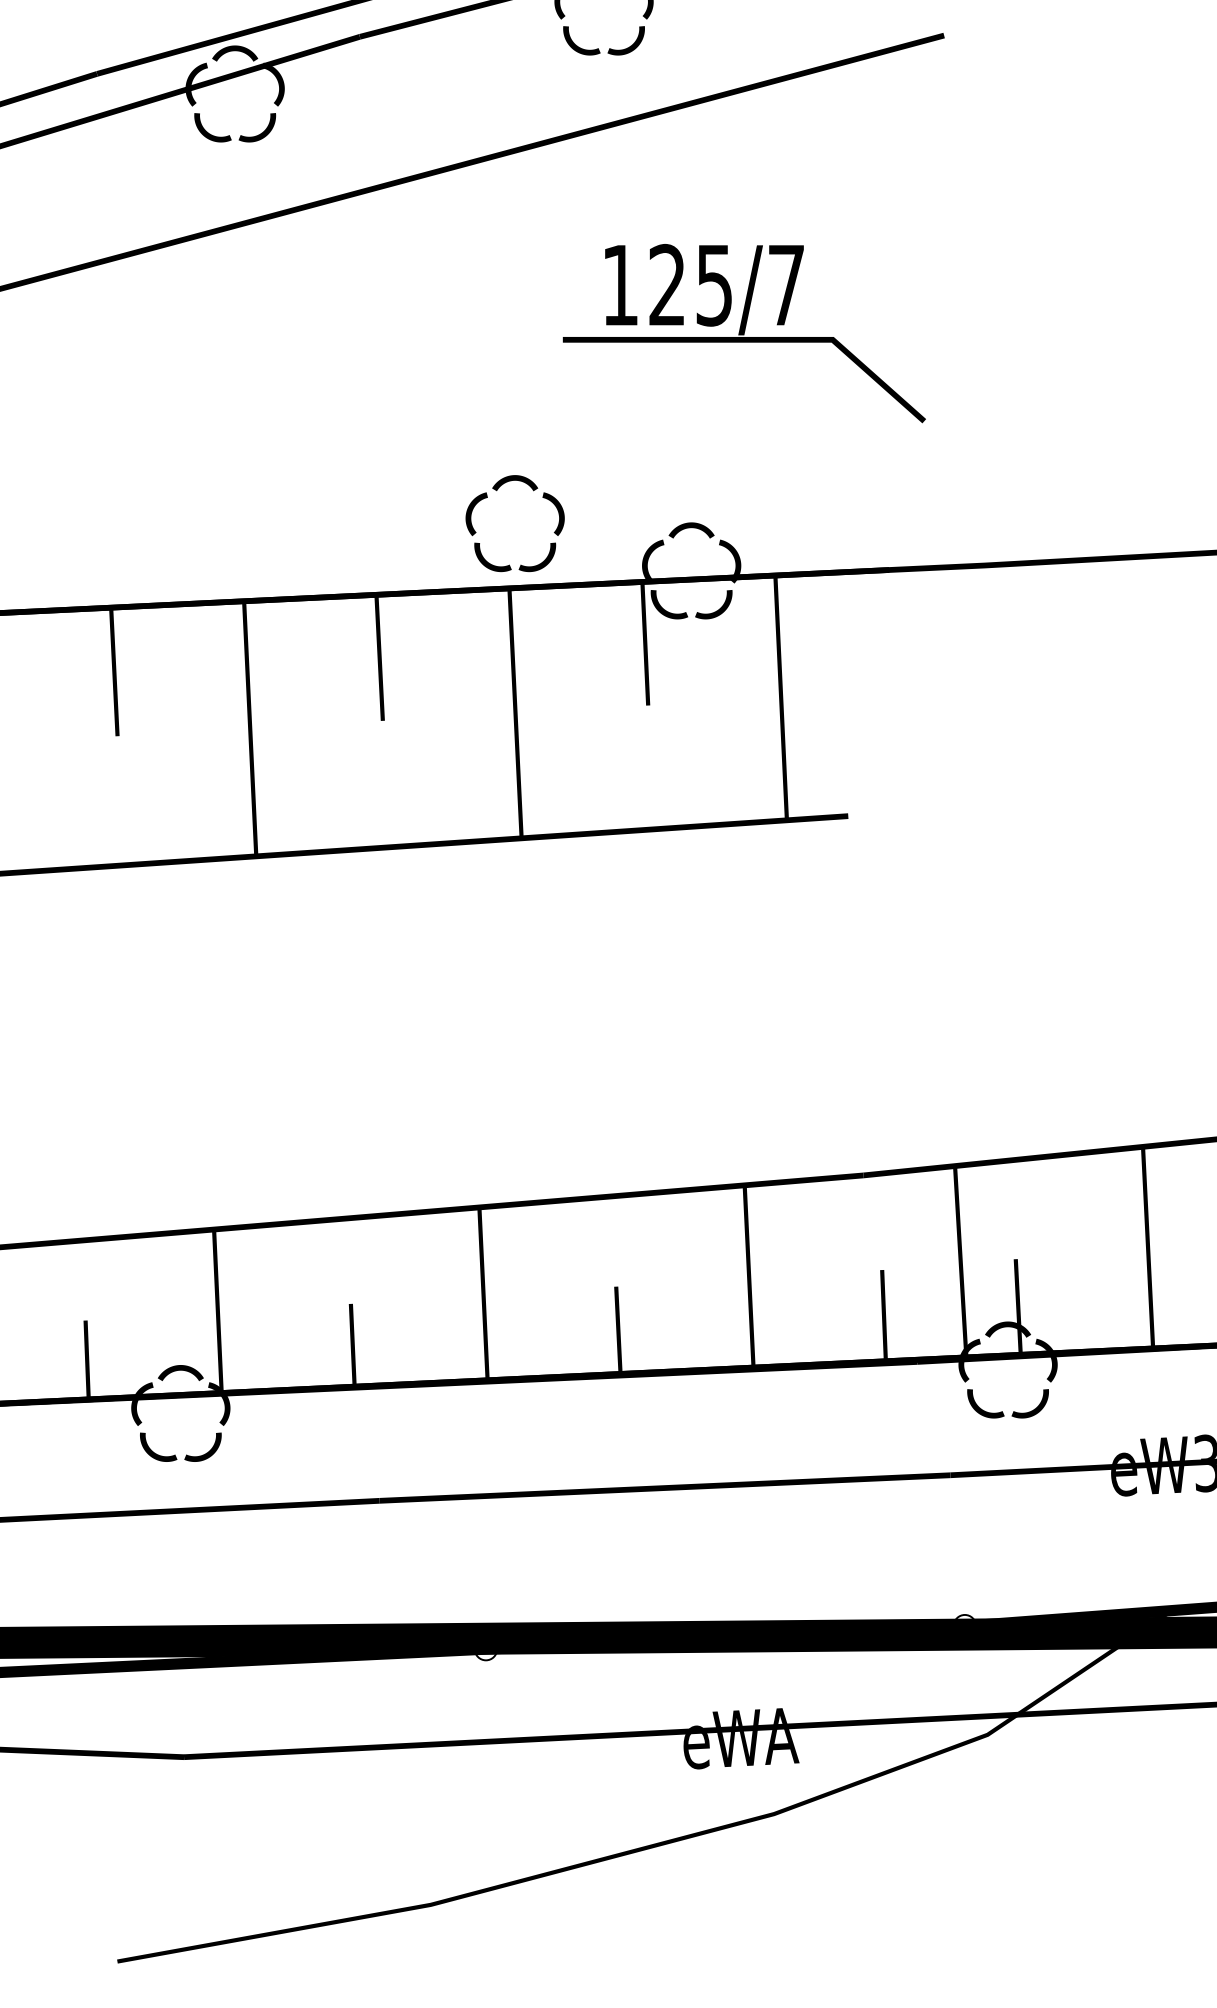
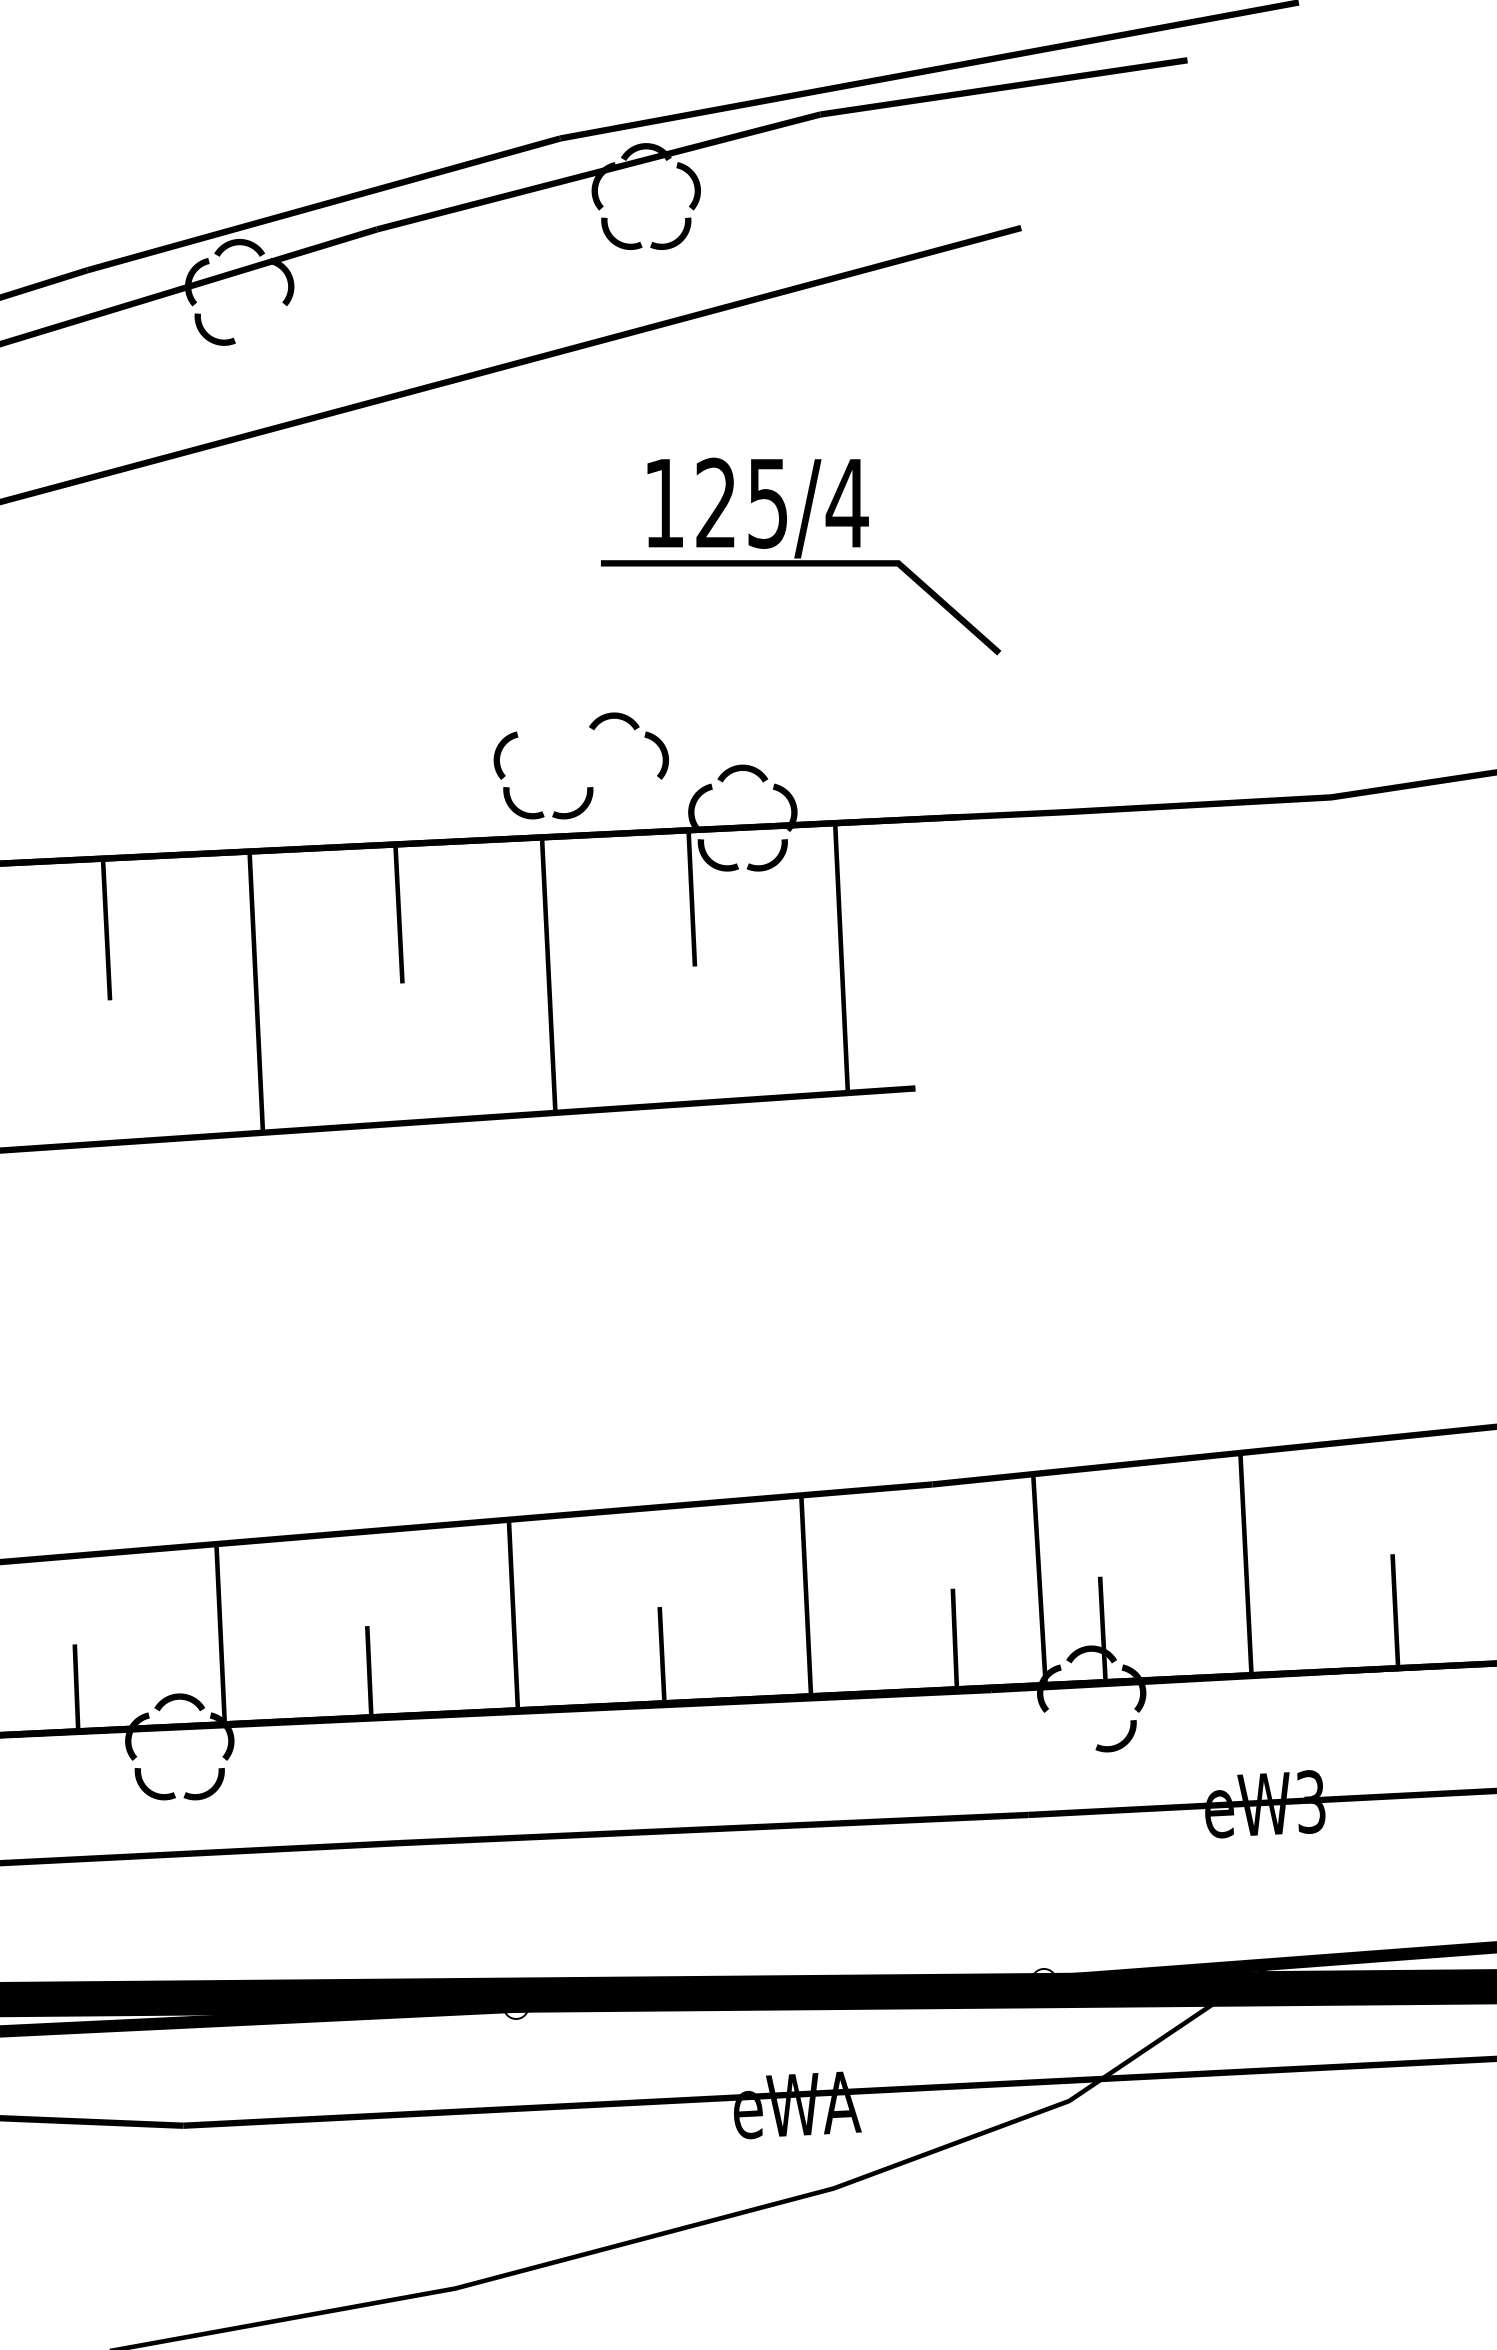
curve: (259, 133) -> (266, 336), removed
text: (785, 285) -> (846, 503), 125/7 -> 125/4
part: (533, 491) -> (634, 730), moved
curve: (980, 1407) -> (1061, 1740), removed

